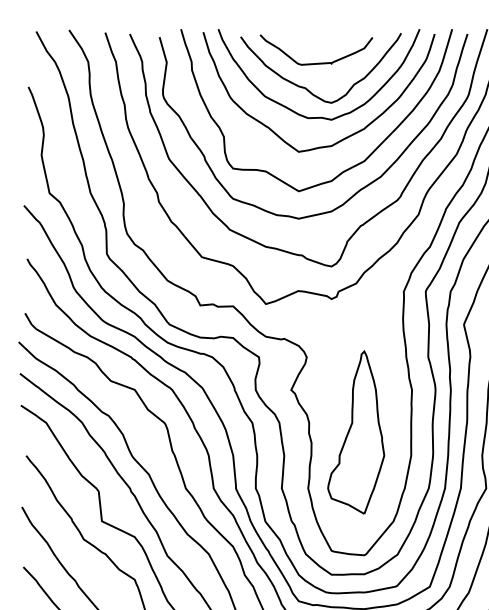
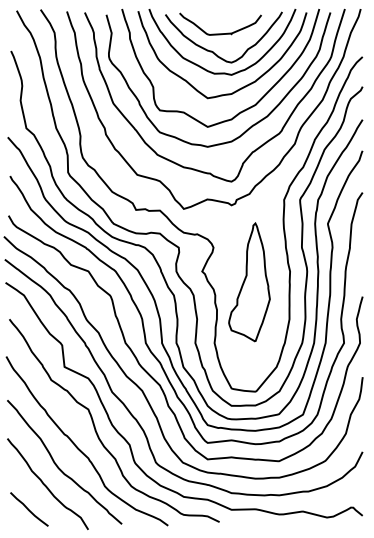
part: (356, 432) -> (249, 282), moved

